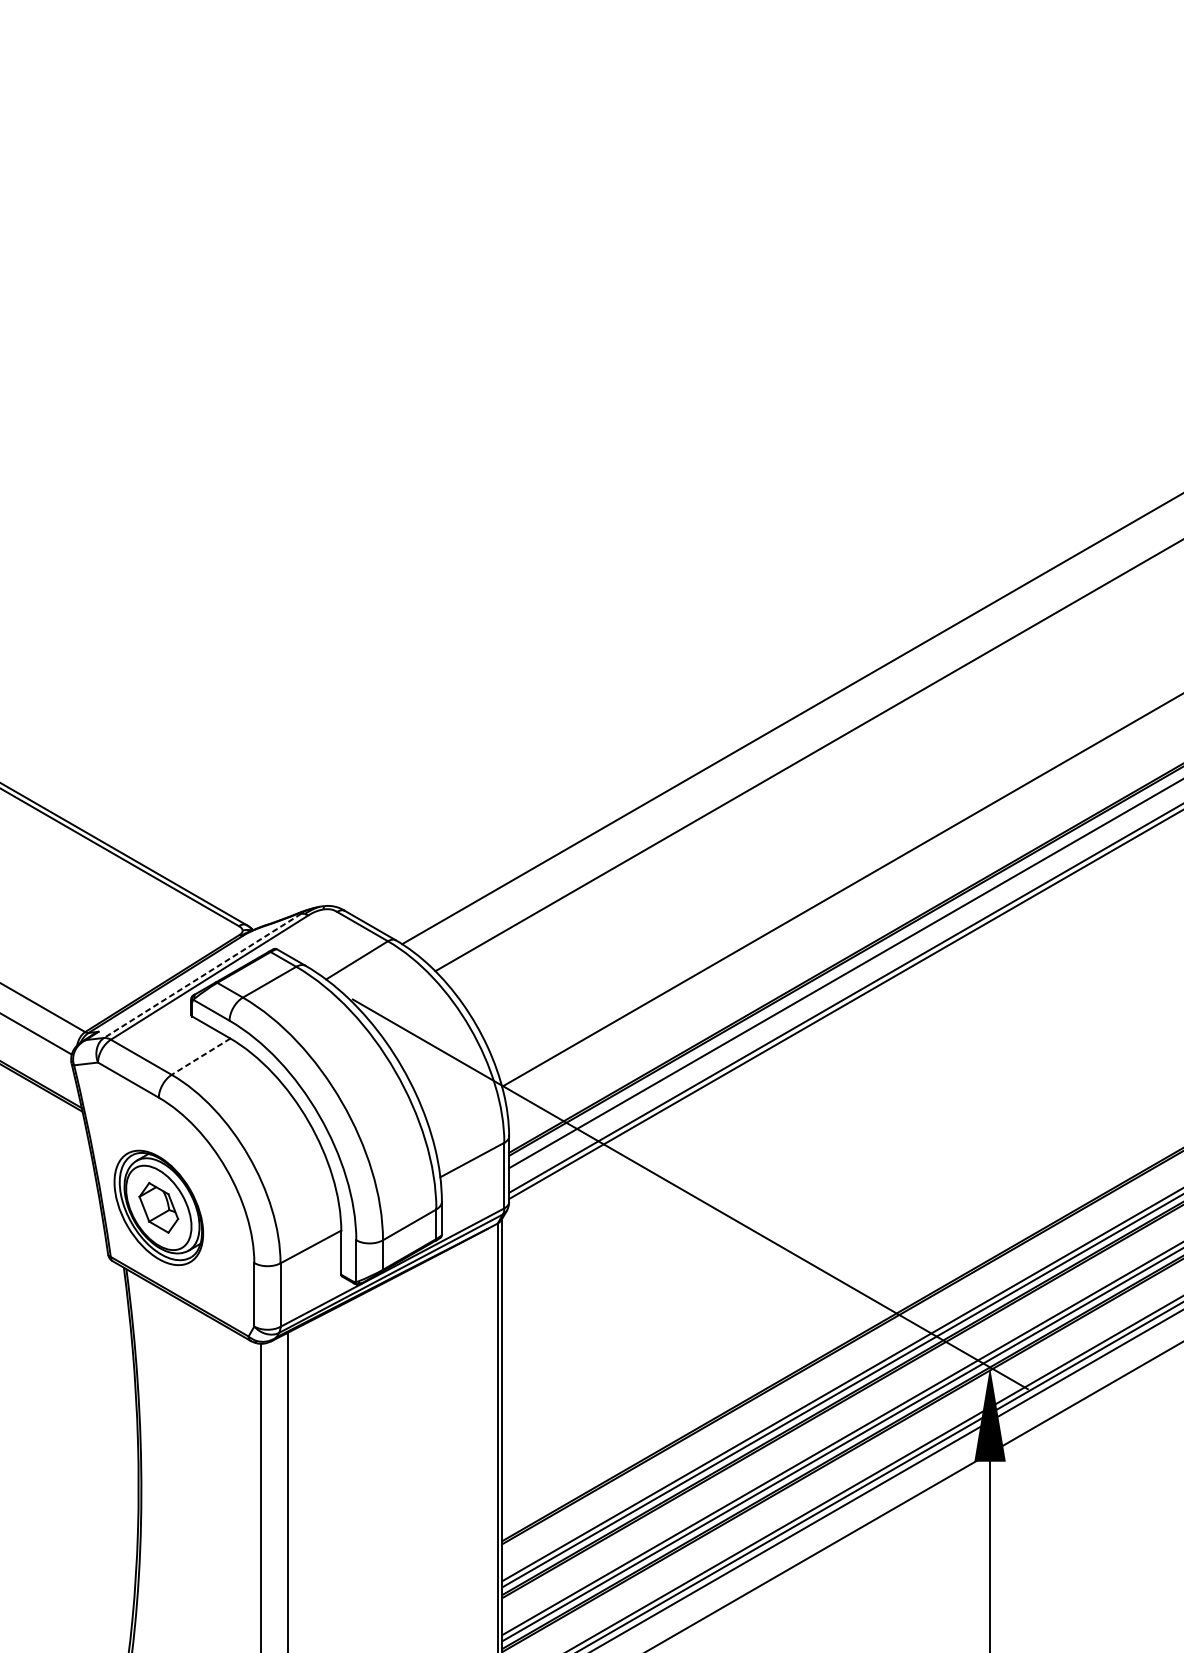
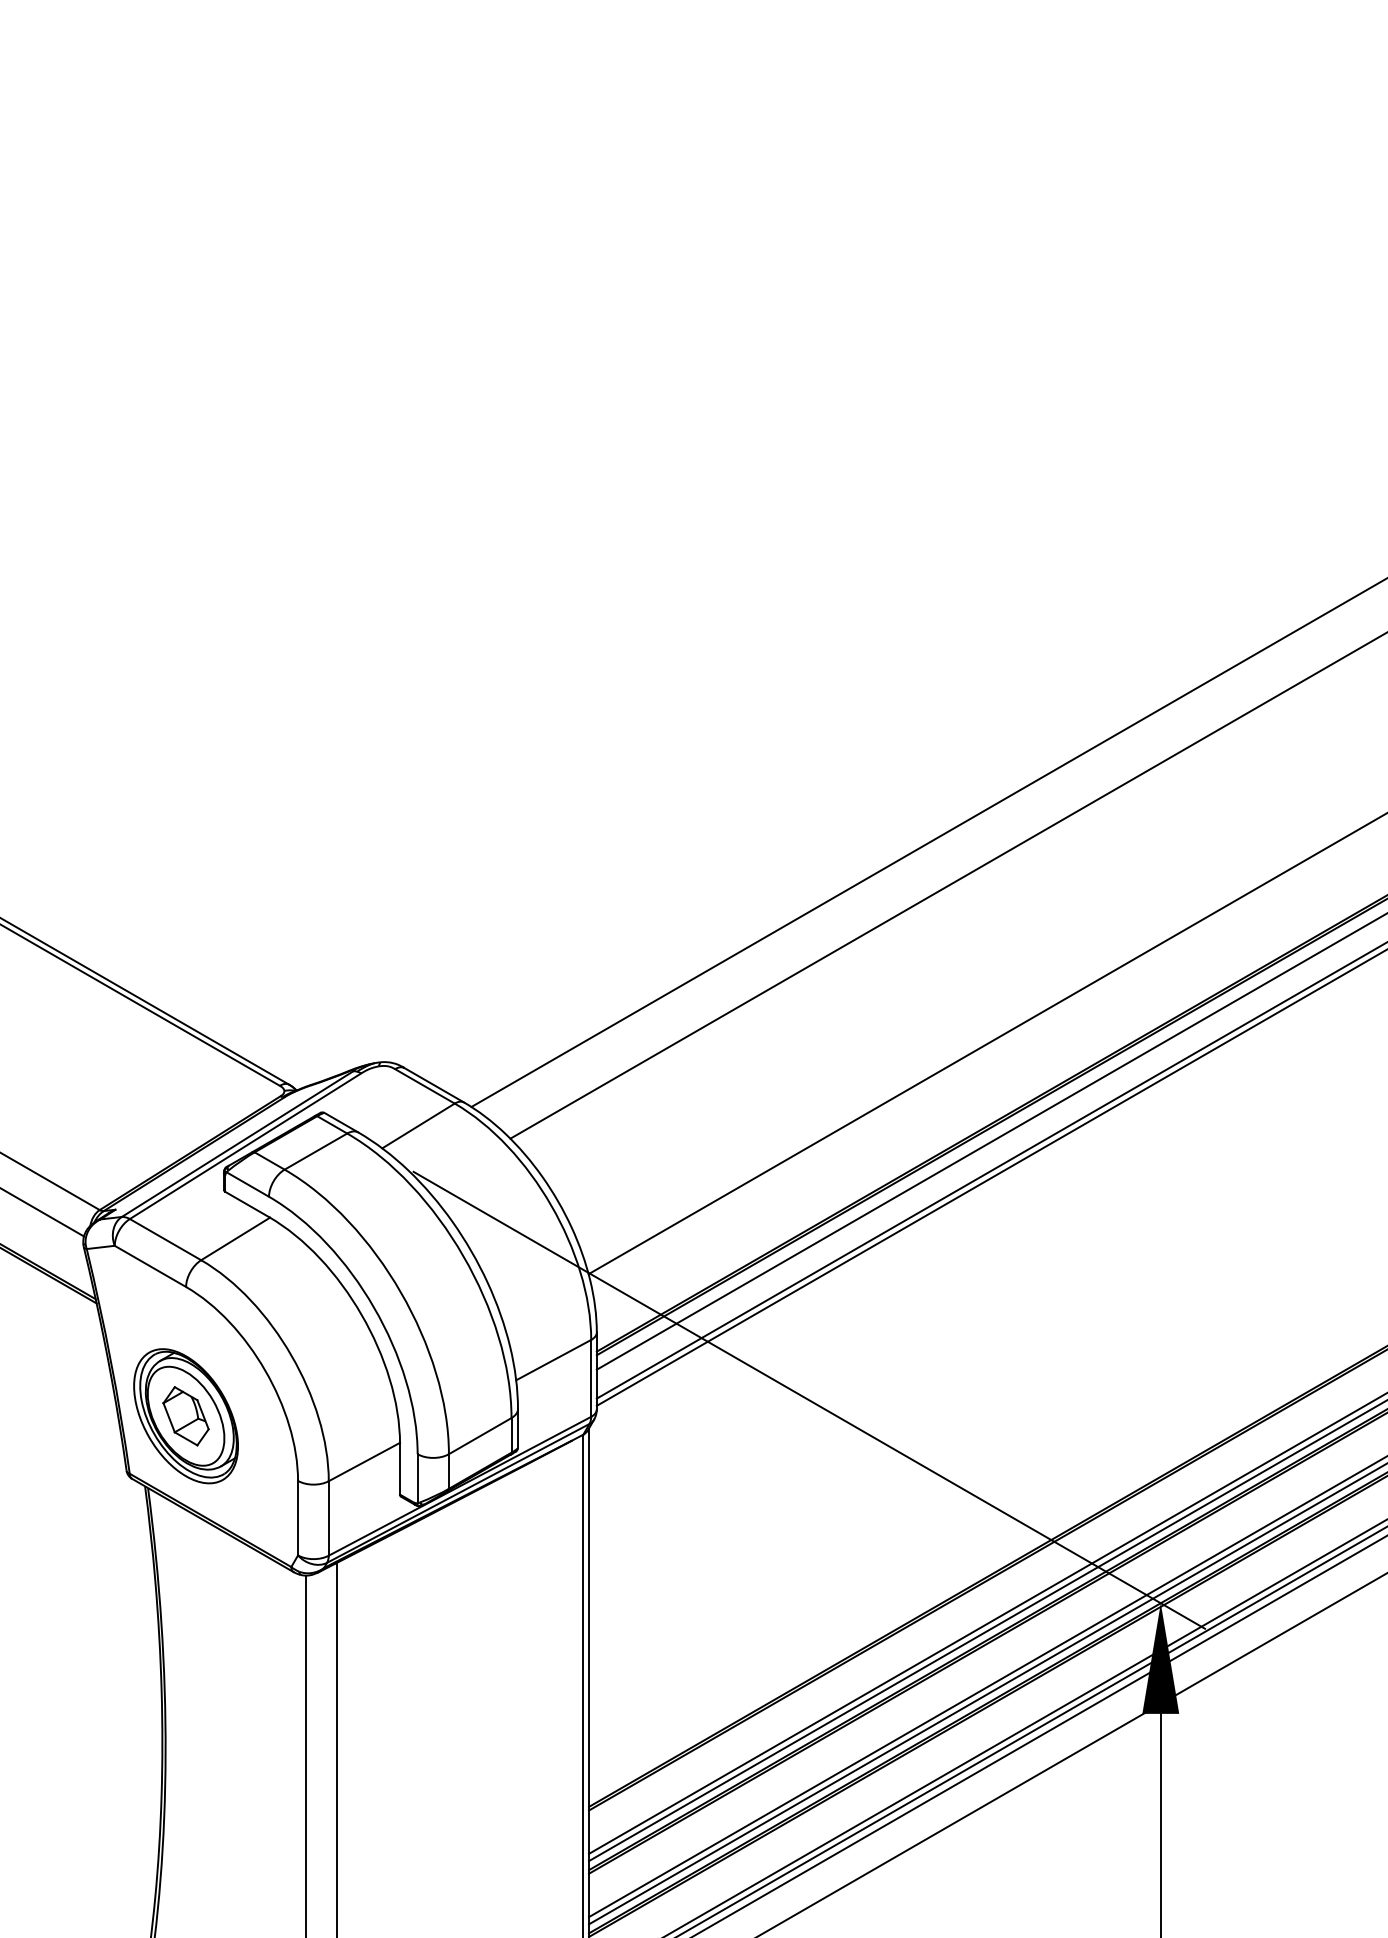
line: (202, 976) -> (237, 1144), dashed -> solid
line: (200, 1057) -> (235, 1239), dashed -> solid

